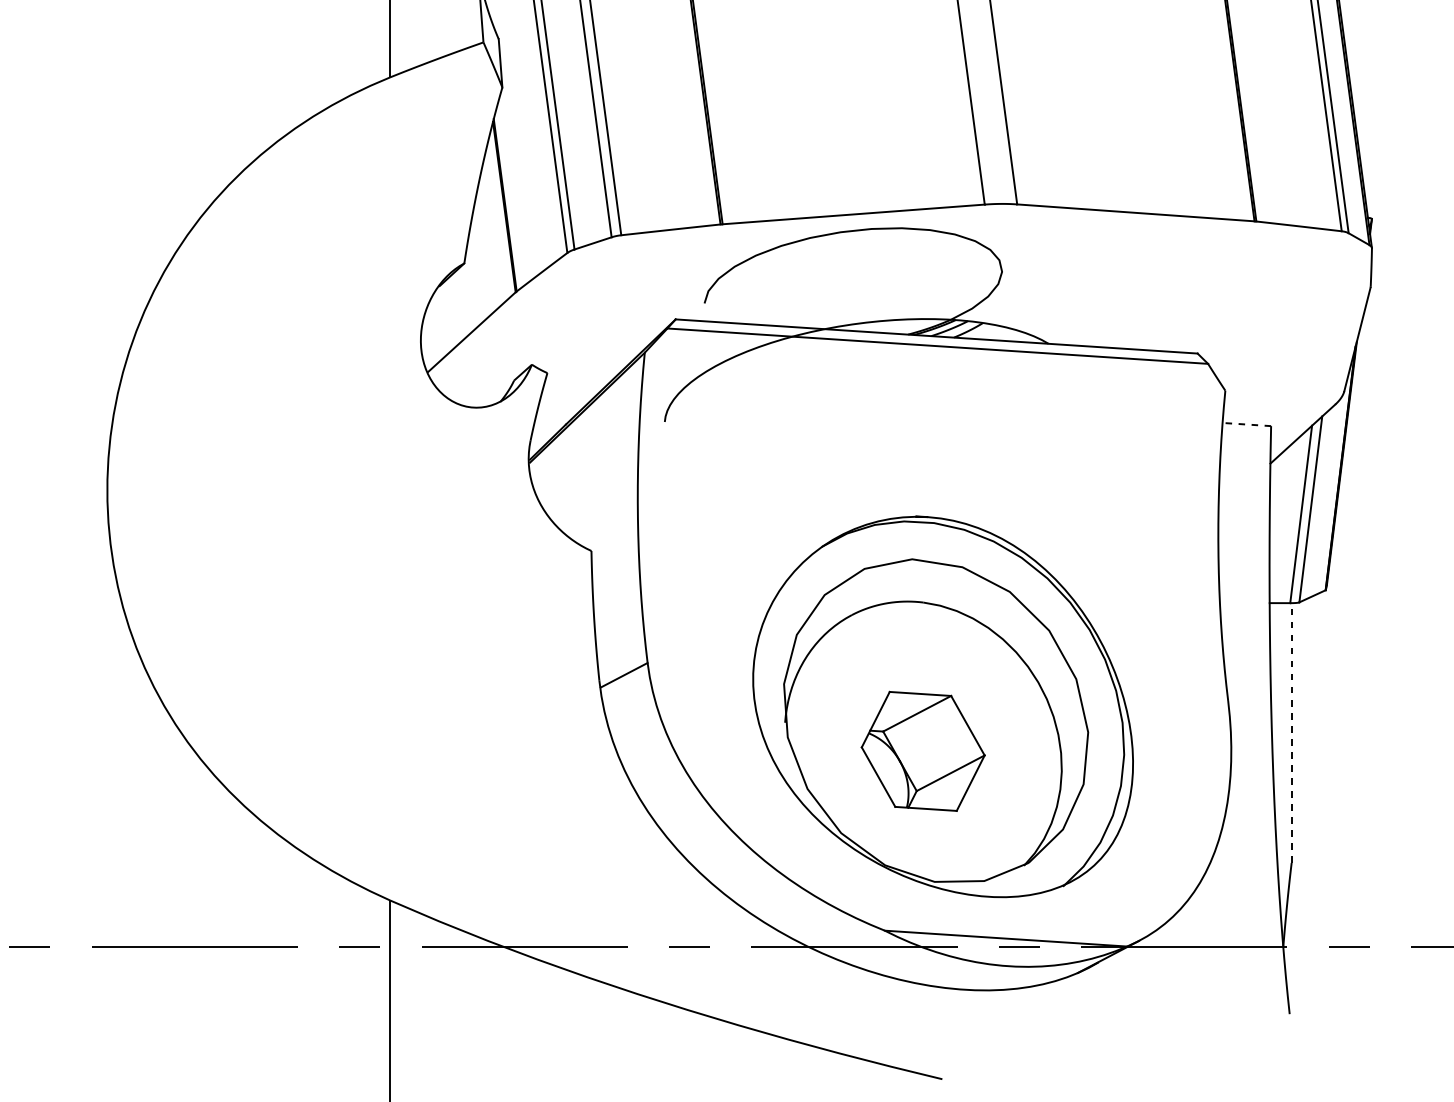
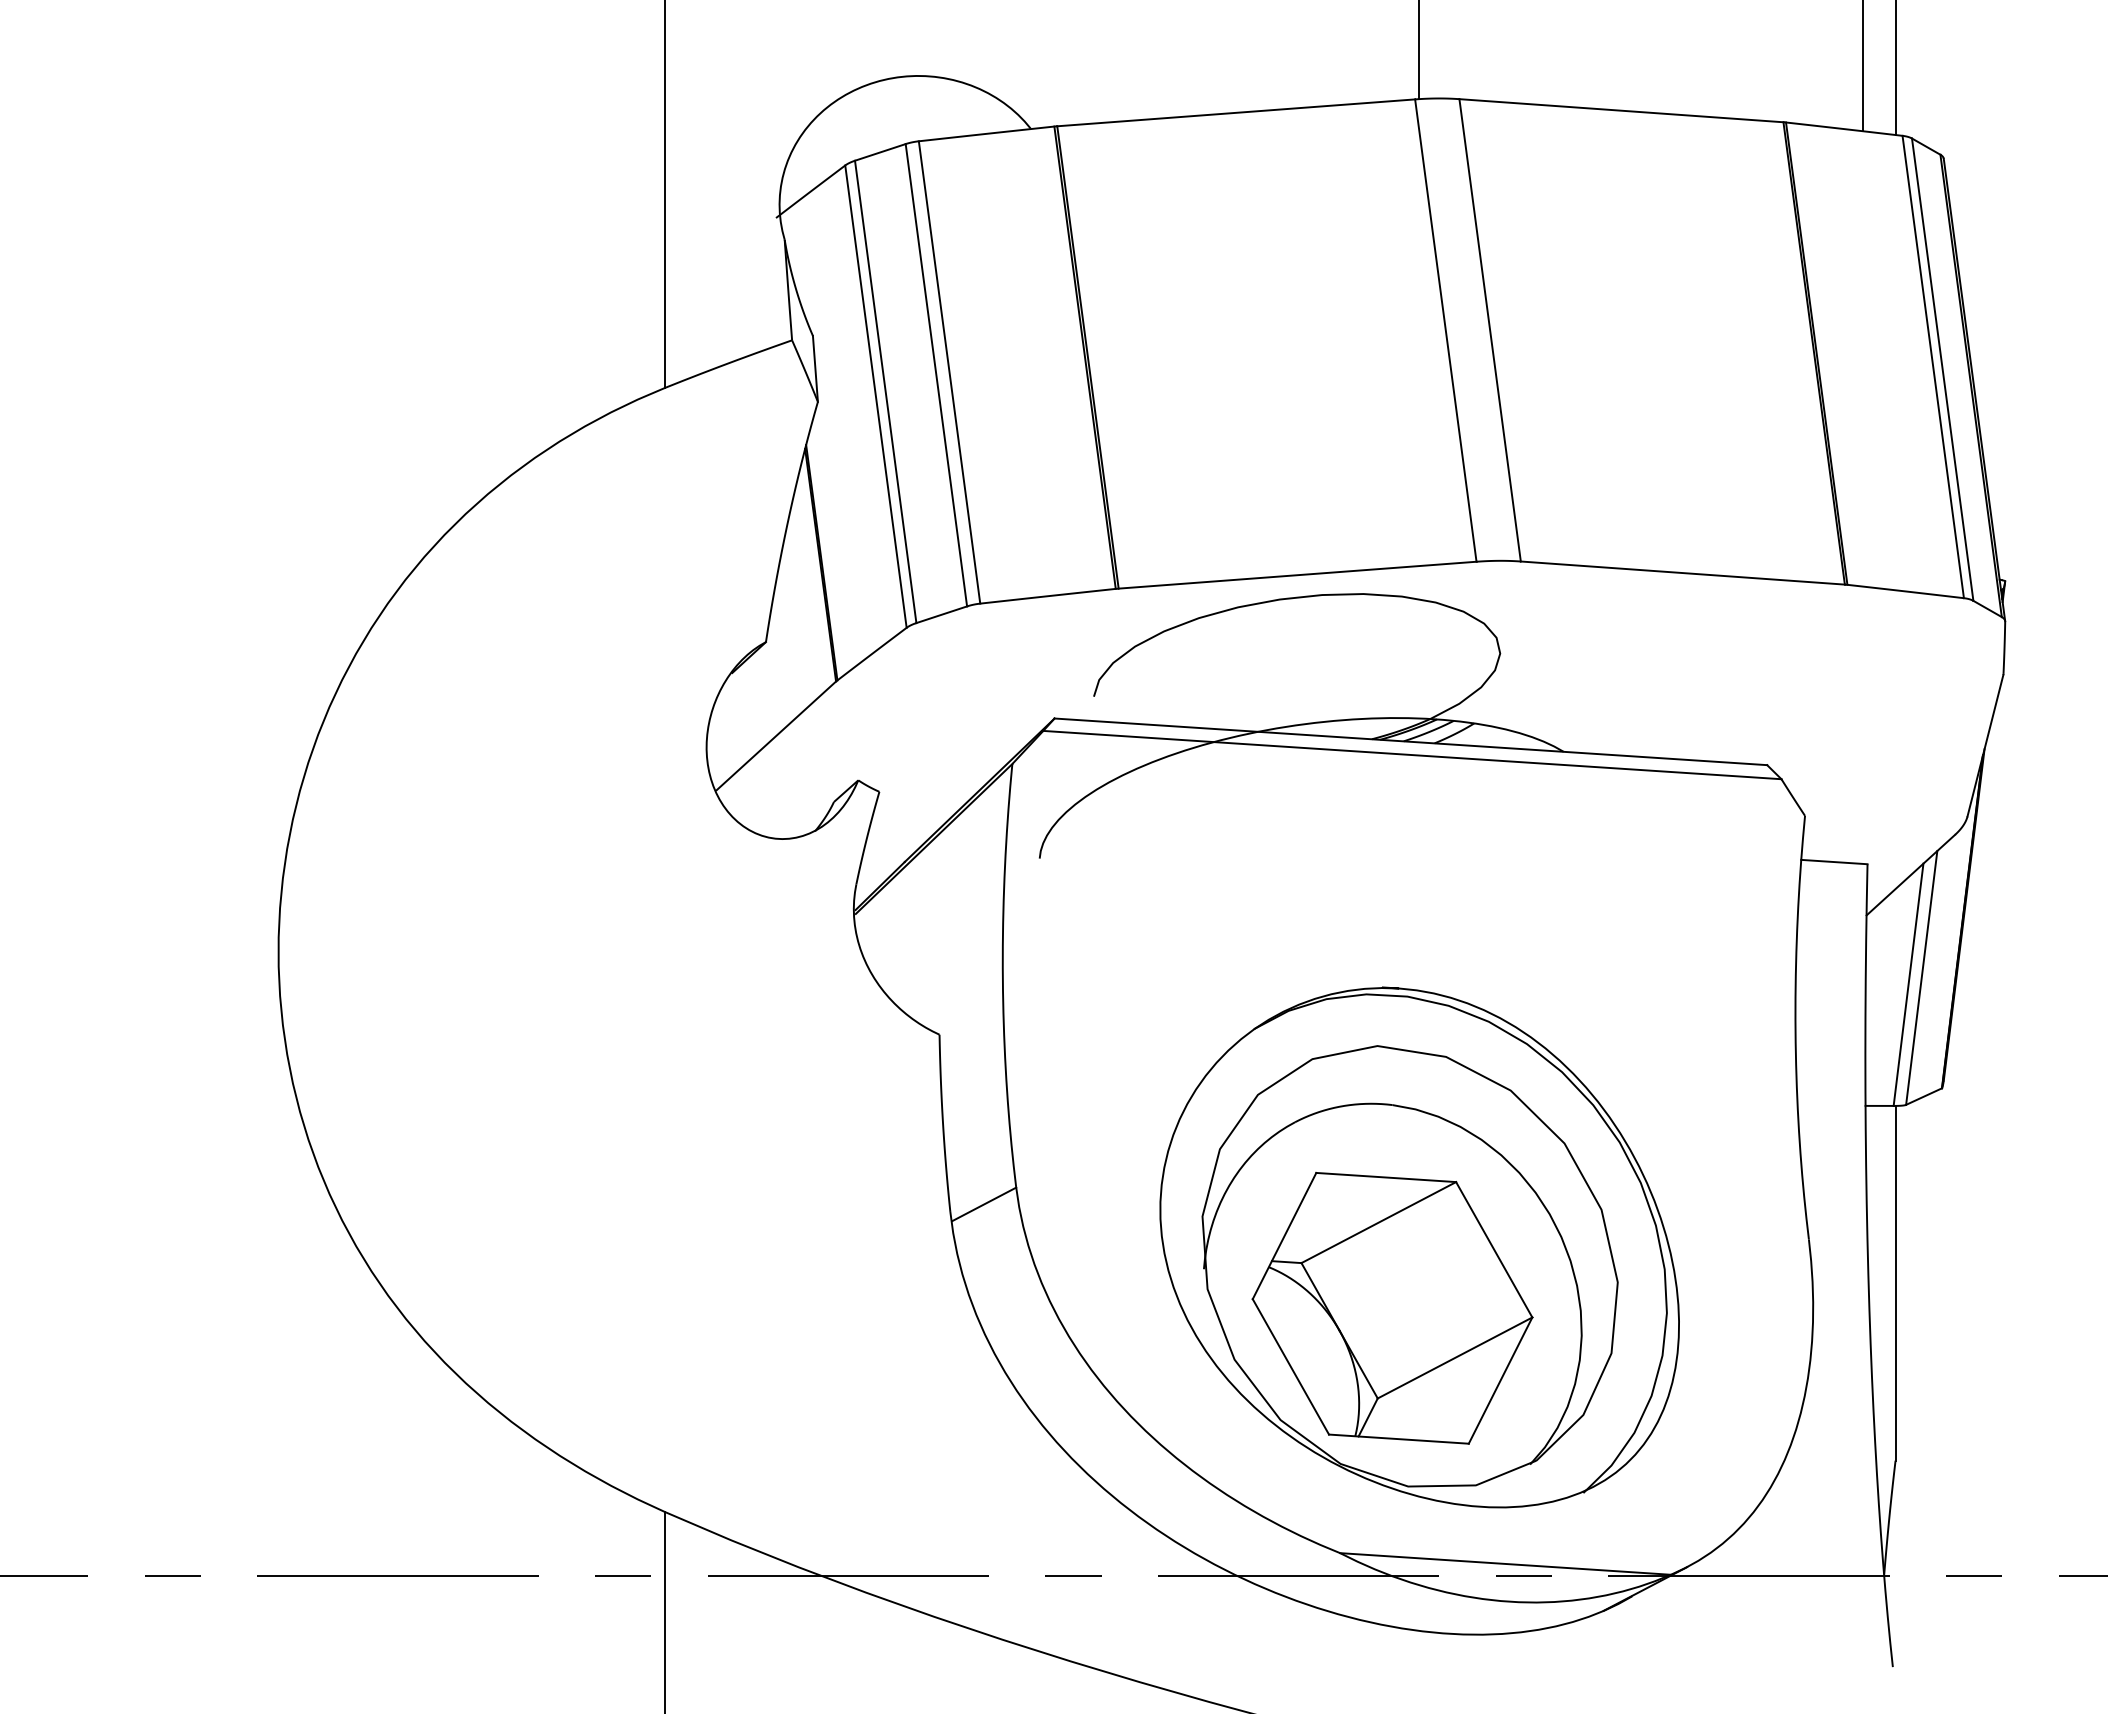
line: (1246, 424) -> (1833, 862), dashed -> solid
line: (1291, 732) -> (1895, 1282), dashed -> solid
part: (923, 751) -> (1392, 1308), size x1.67

